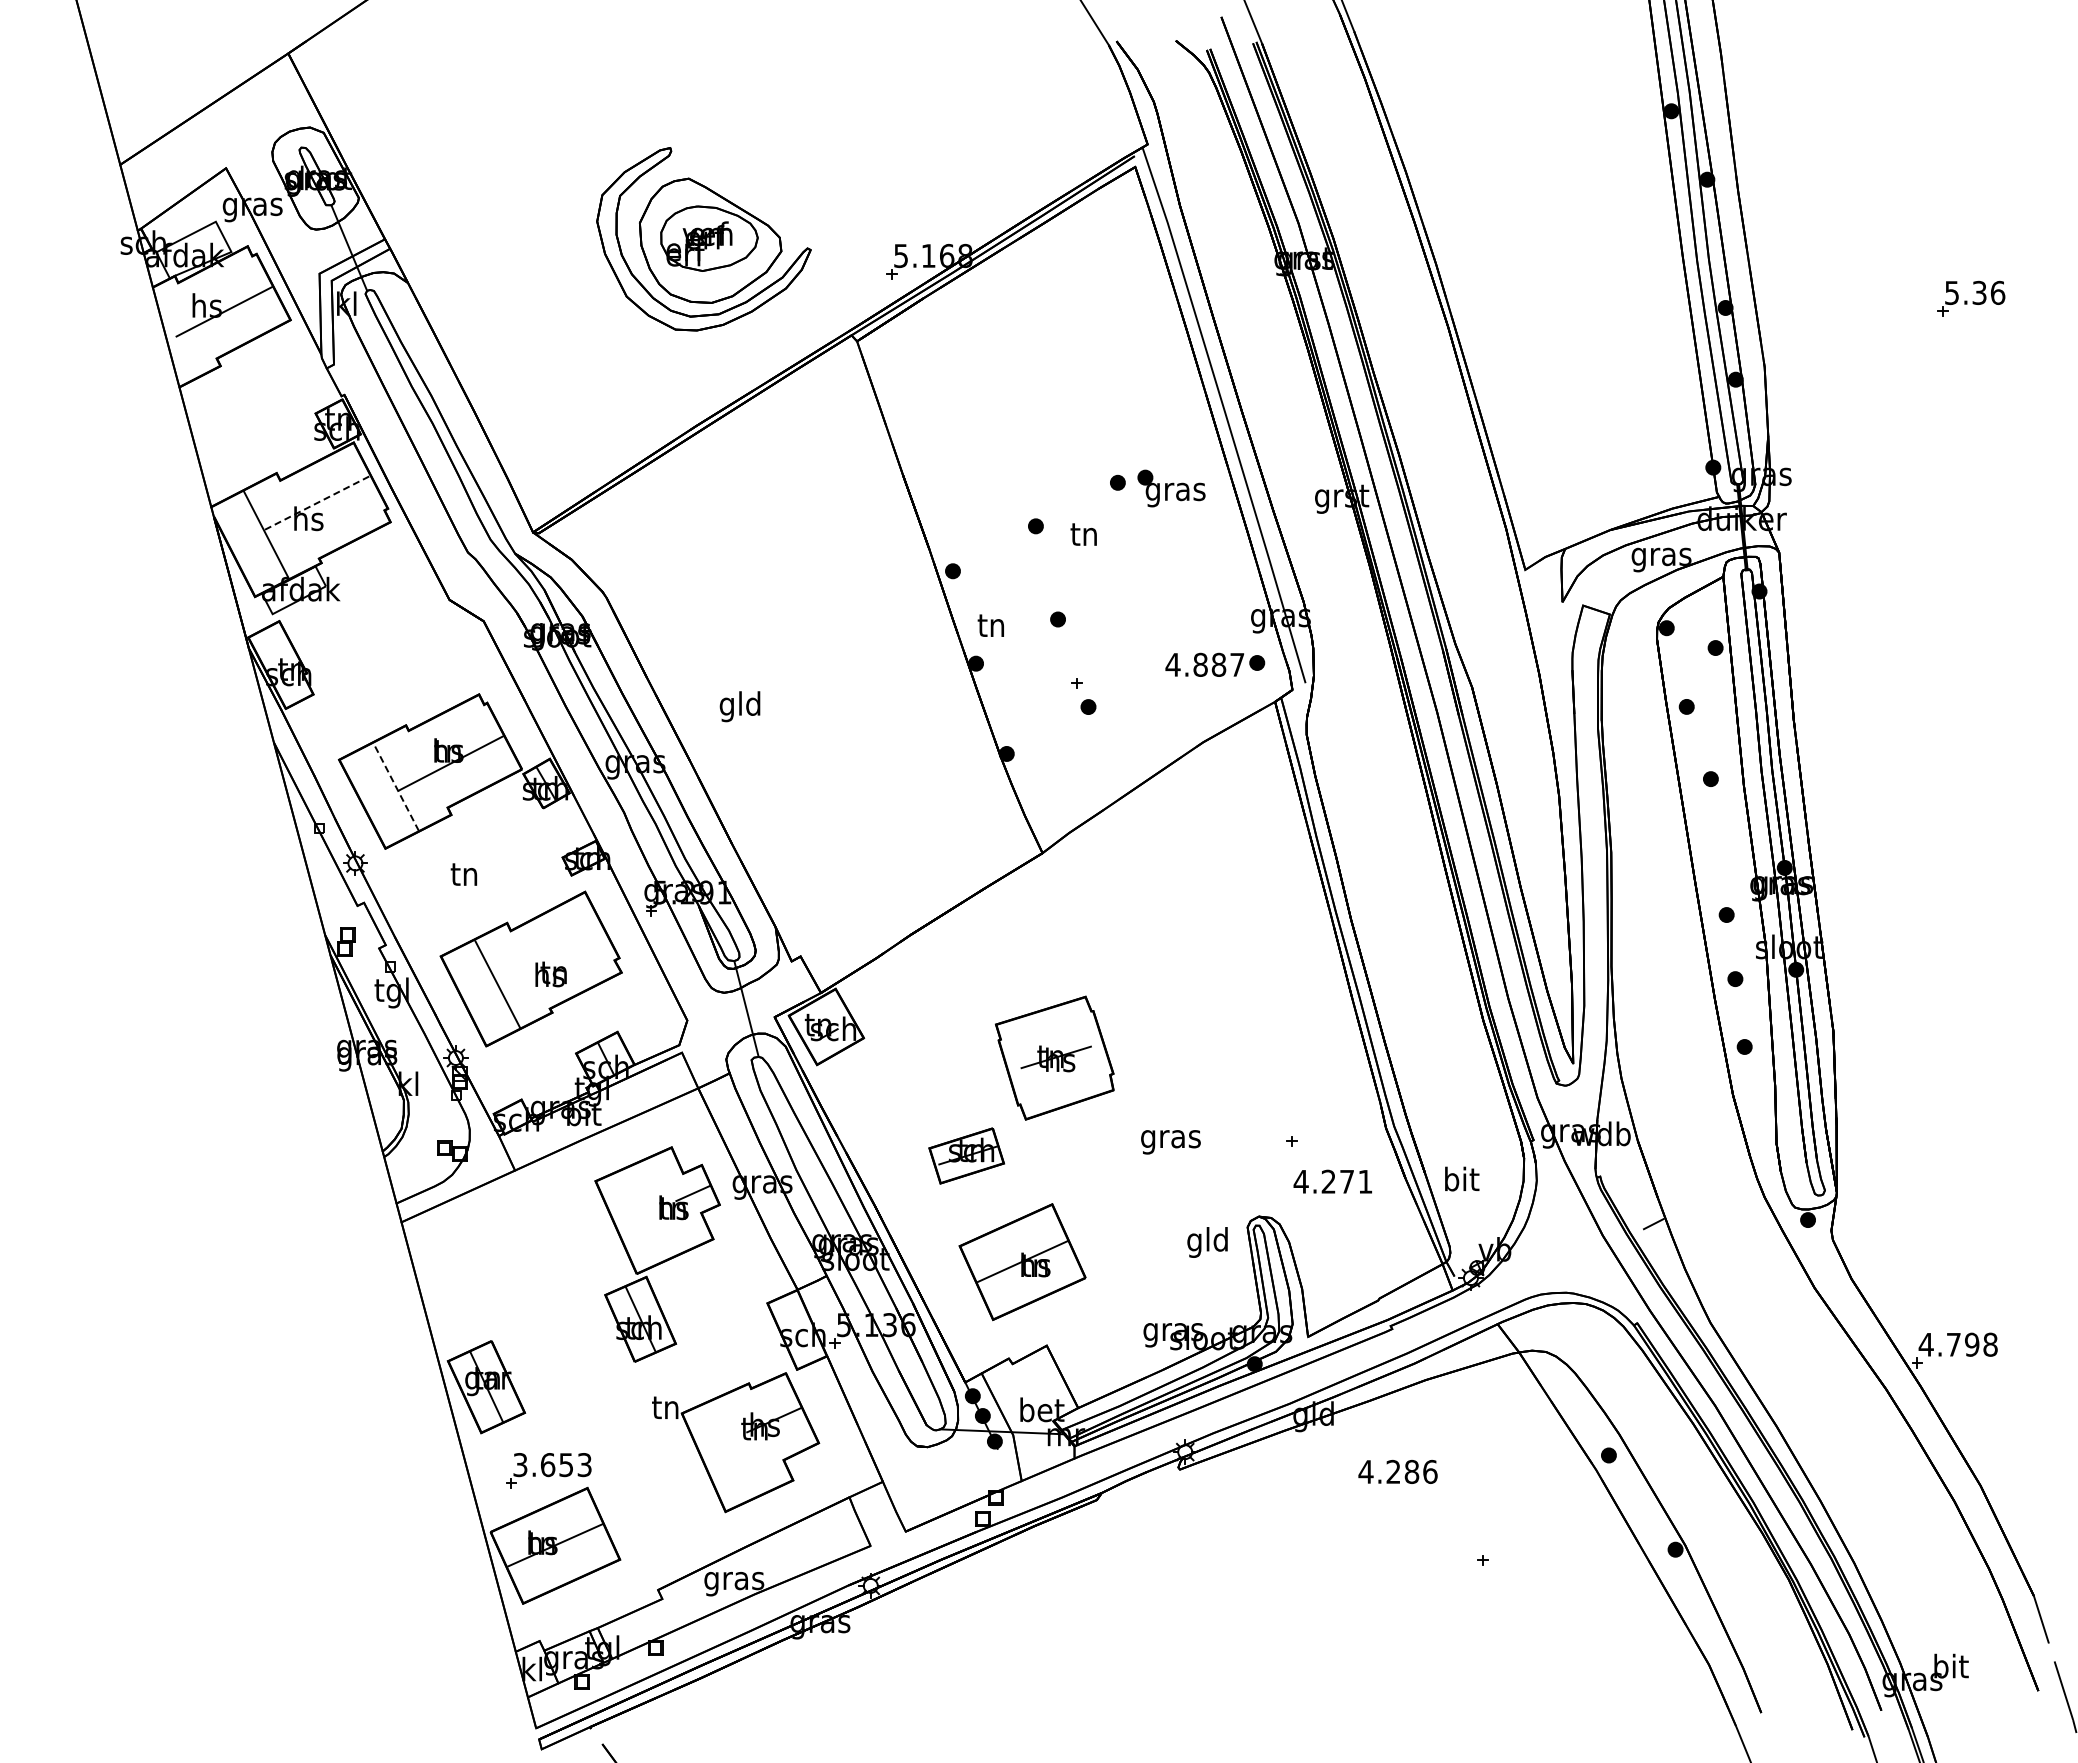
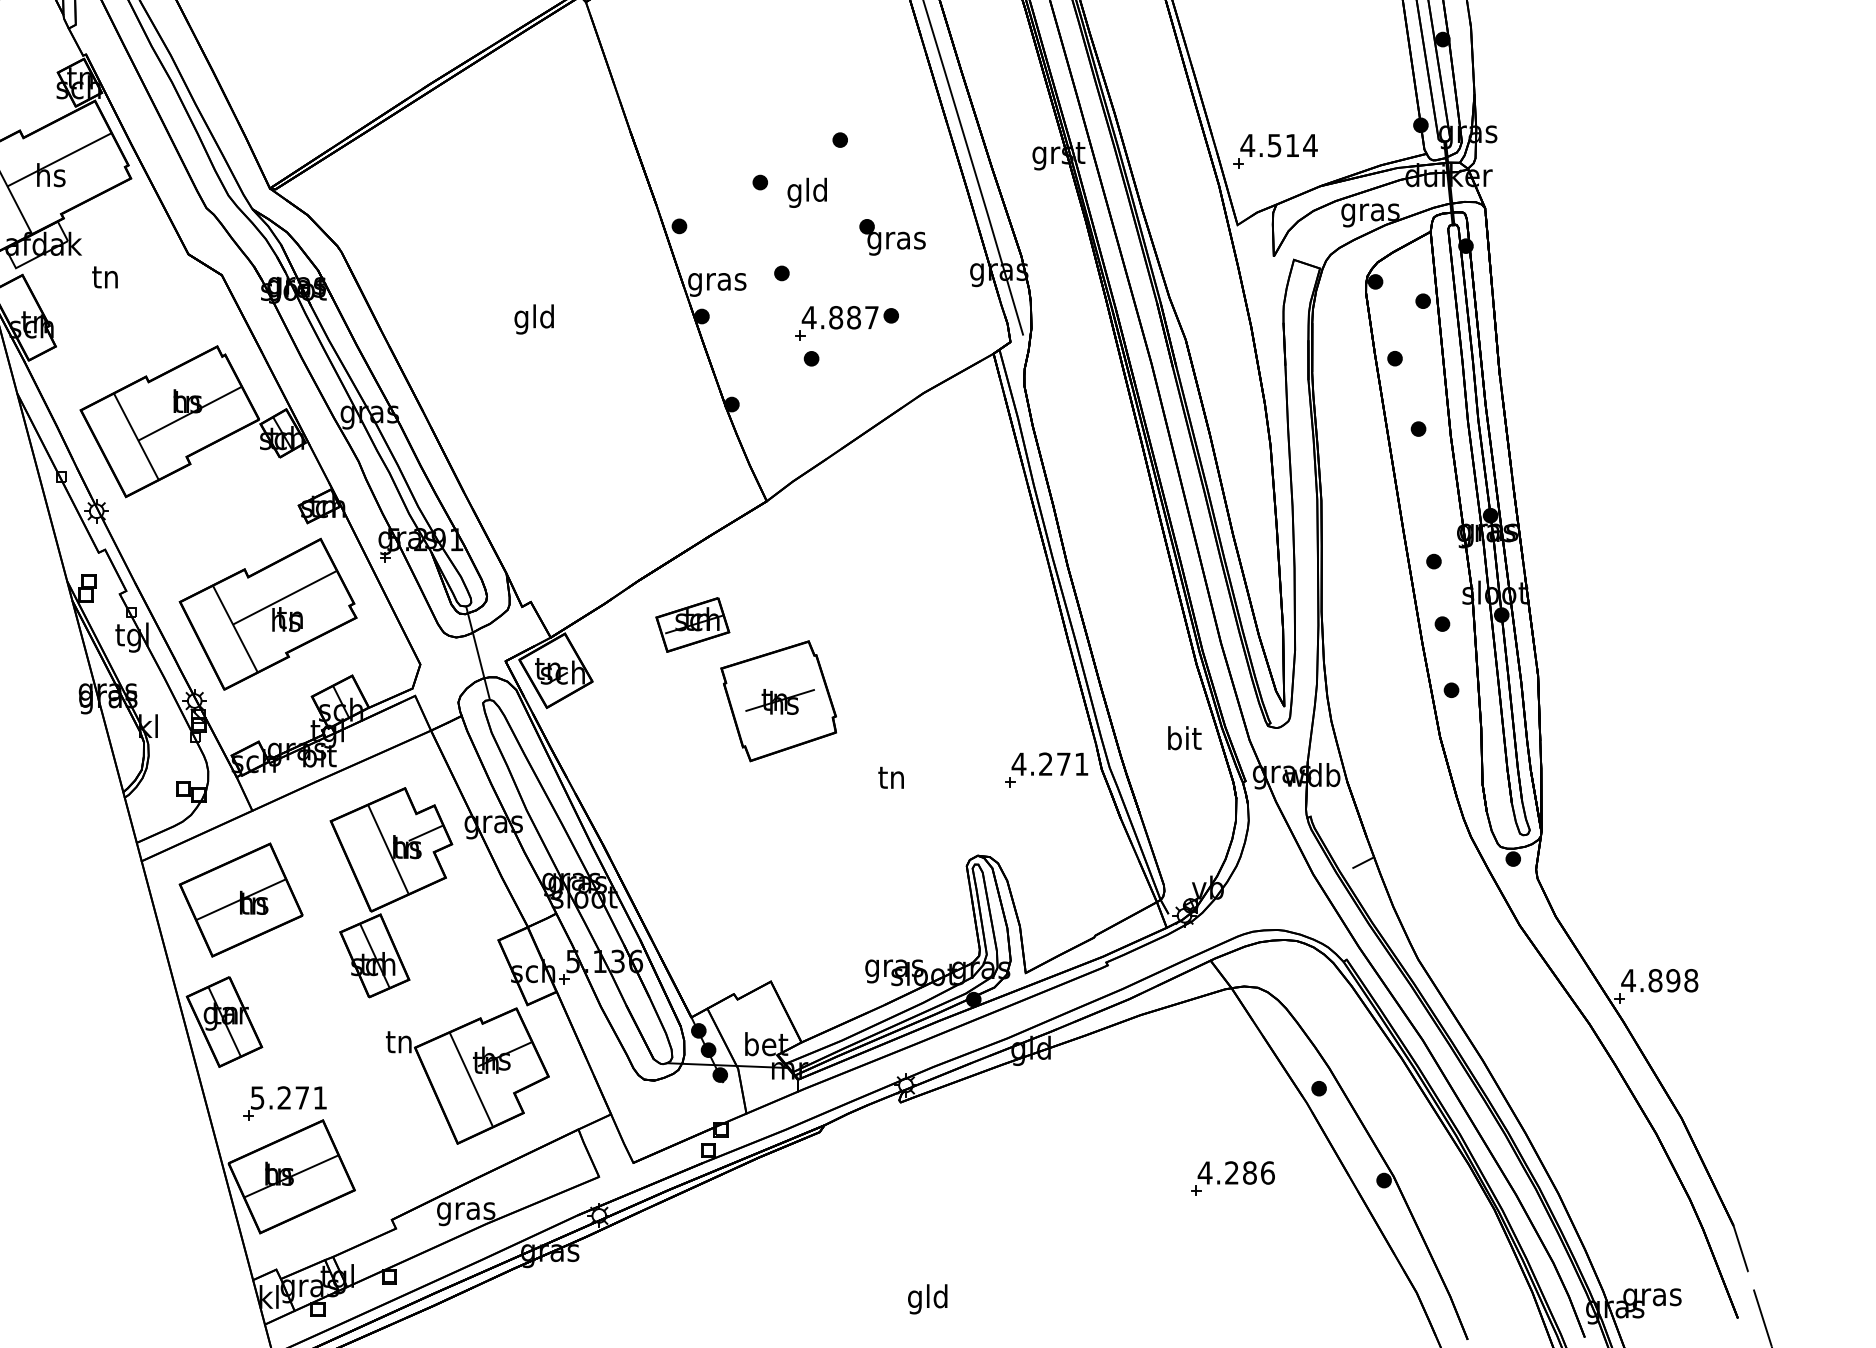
part: (1171, 488) -> (892, 237), moved
part: (1564, 494) -> (1275, 151), added
line: (318, 502) -> (60, 159), dashed -> solid
text: (1083, 536) -> (806, 192), tn -> gld
text: (991, 628) -> (717, 282), tn -> gras
part: (1215, 664) -> (850, 317), moved
text: (739, 706) -> (533, 319), moved
line: (395, 786) -> (135, 436), dashed -> solid
text: (463, 874) -> (104, 277), moved
line: (548, 952) -> (284, 598), added
text: (1170, 1139) -> (891, 780), gras -> tn
part: (966, 1155) -> (692, 624), moved
text: (1462, 1178) -> (1185, 737), moved
text: (1332, 1181) -> (1049, 763), moved
line: (654, 1210) -> (388, 849), added
text: (1207, 1242) -> (927, 1299), moved
part: (1022, 1262) -> (241, 900), moved
text: (1953, 1344) -> (1655, 980), 4.798 -> 4.898
line: (739, 1445) -> (471, 1078), added
text: (552, 1465) -> (288, 1098), 3.653 -> 5.271
text: (1397, 1471) -> (1235, 1172), moved
text: (1950, 1668) -> (1652, 1296), bit -> gras

